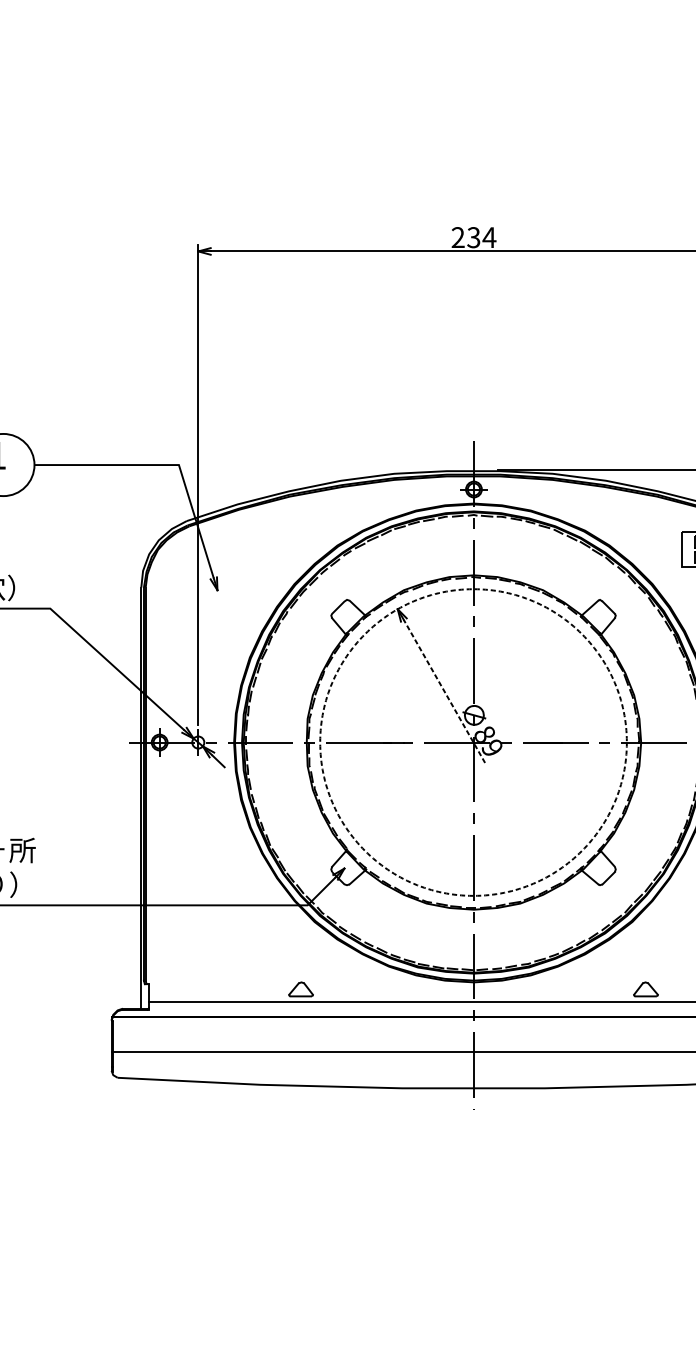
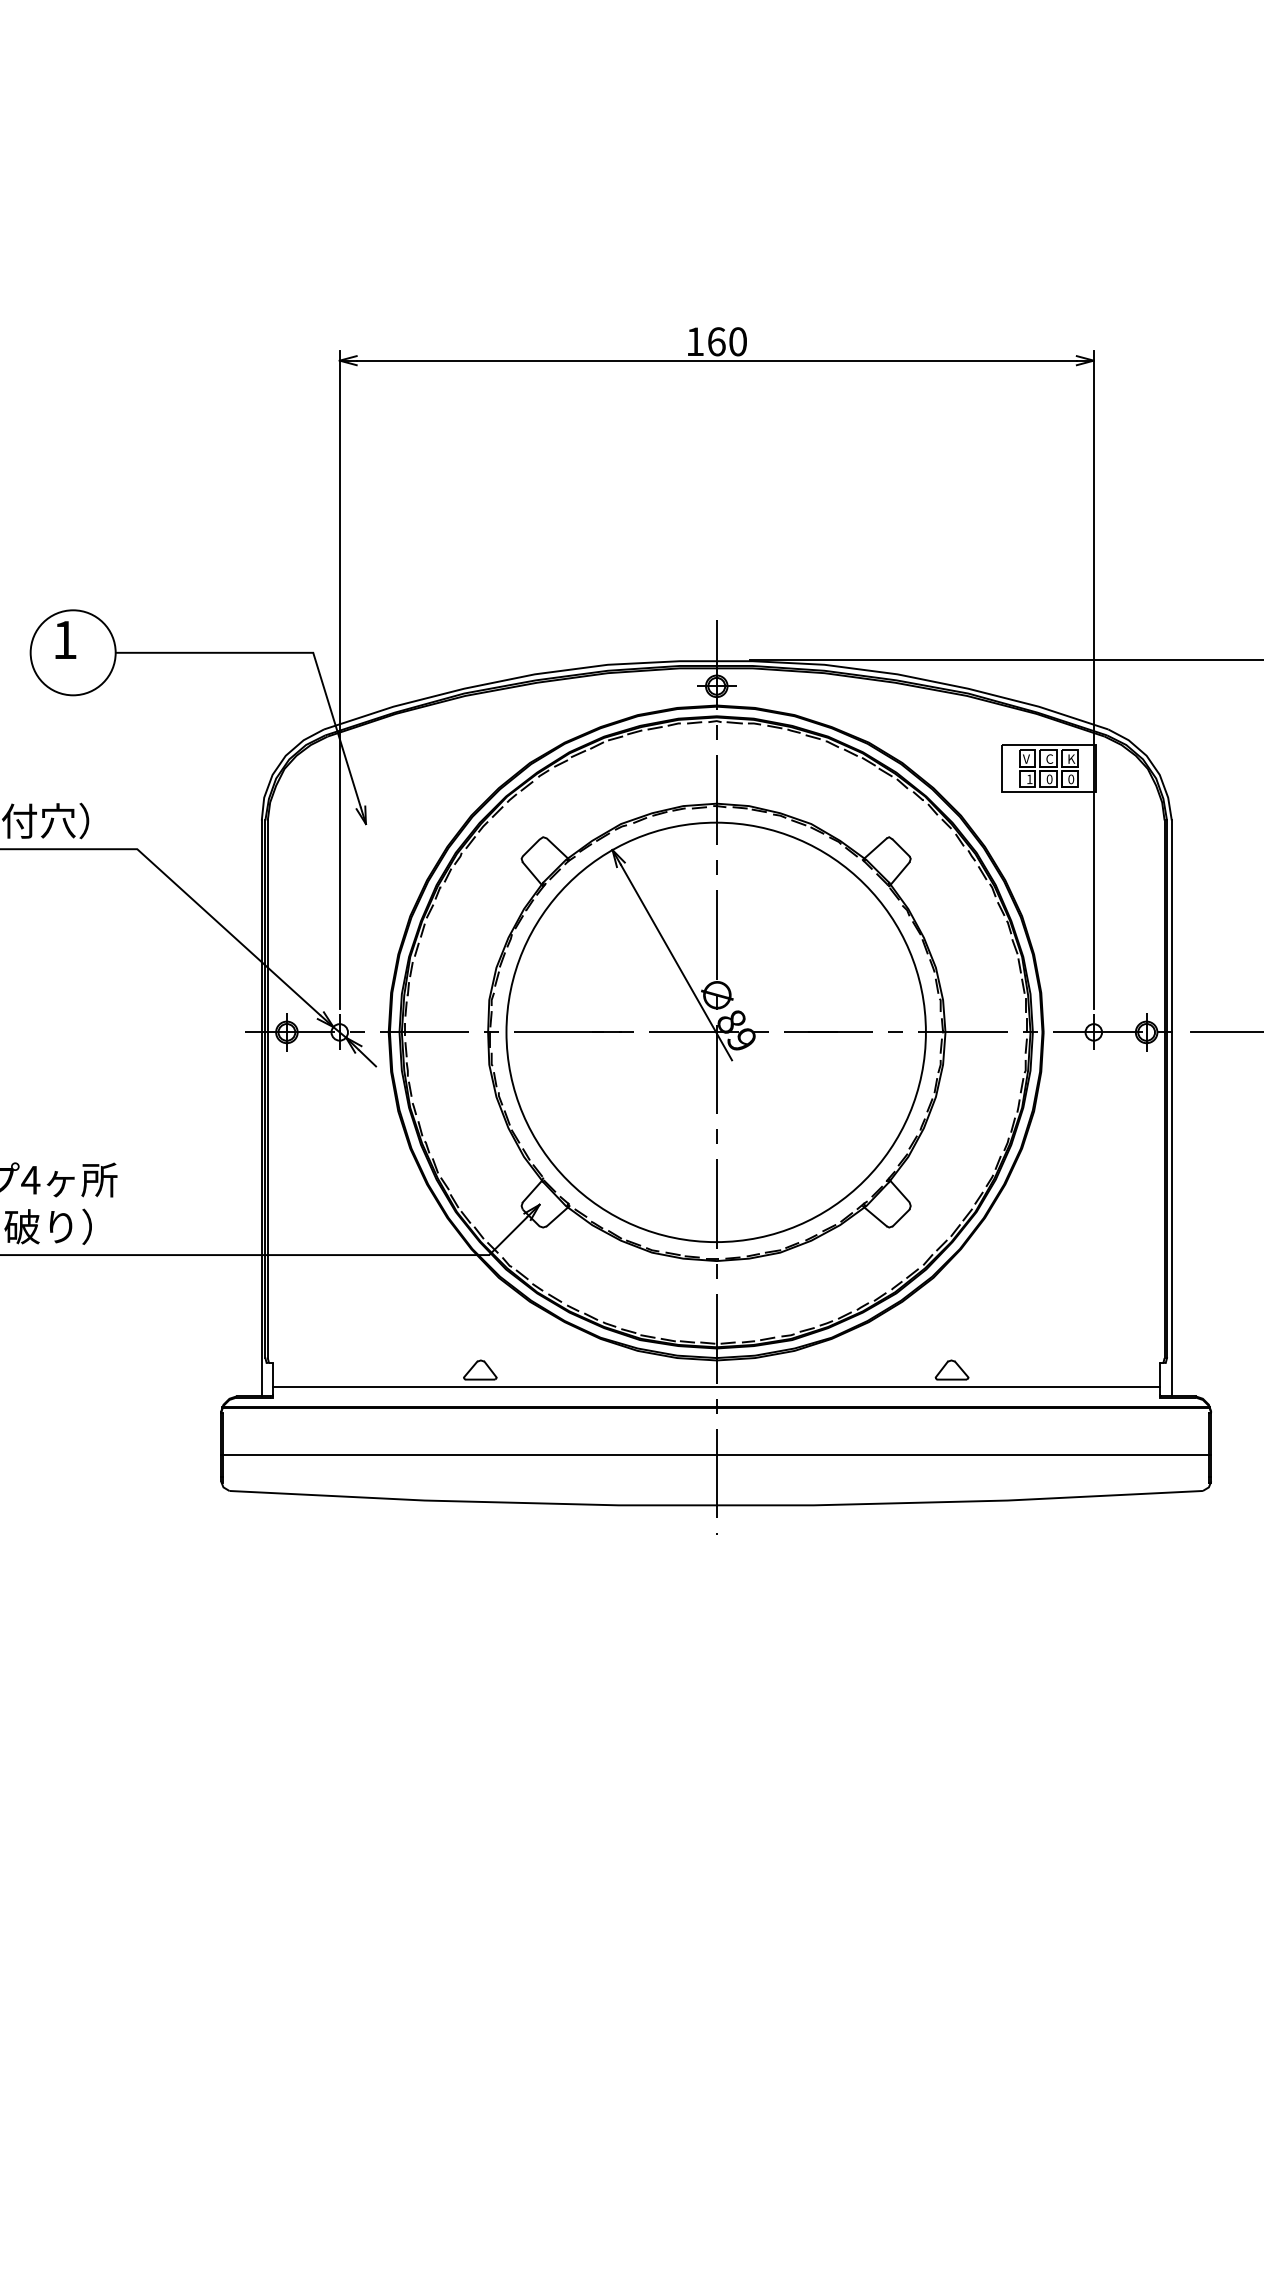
text: (473, 237) -> (716, 341), 234 -> 160
line: (444, 691) -> (676, 962), dashed -> solid
circle: (473, 742) -> (715, 1032), dashed -> solid

